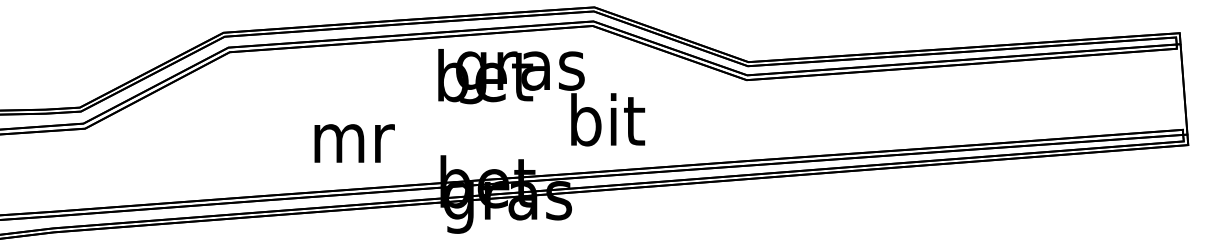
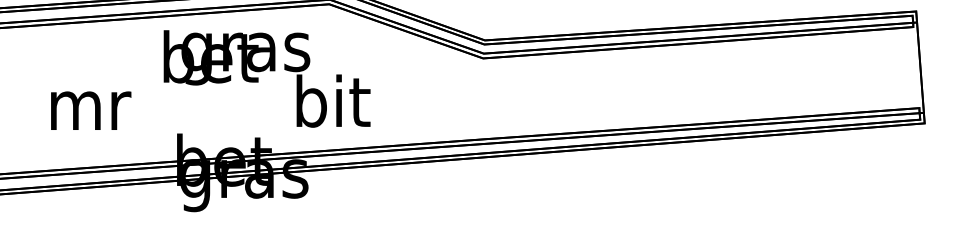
text: (541, 97) -> (266, 78), moved
text: (354, 143) -> (90, 110), moved

